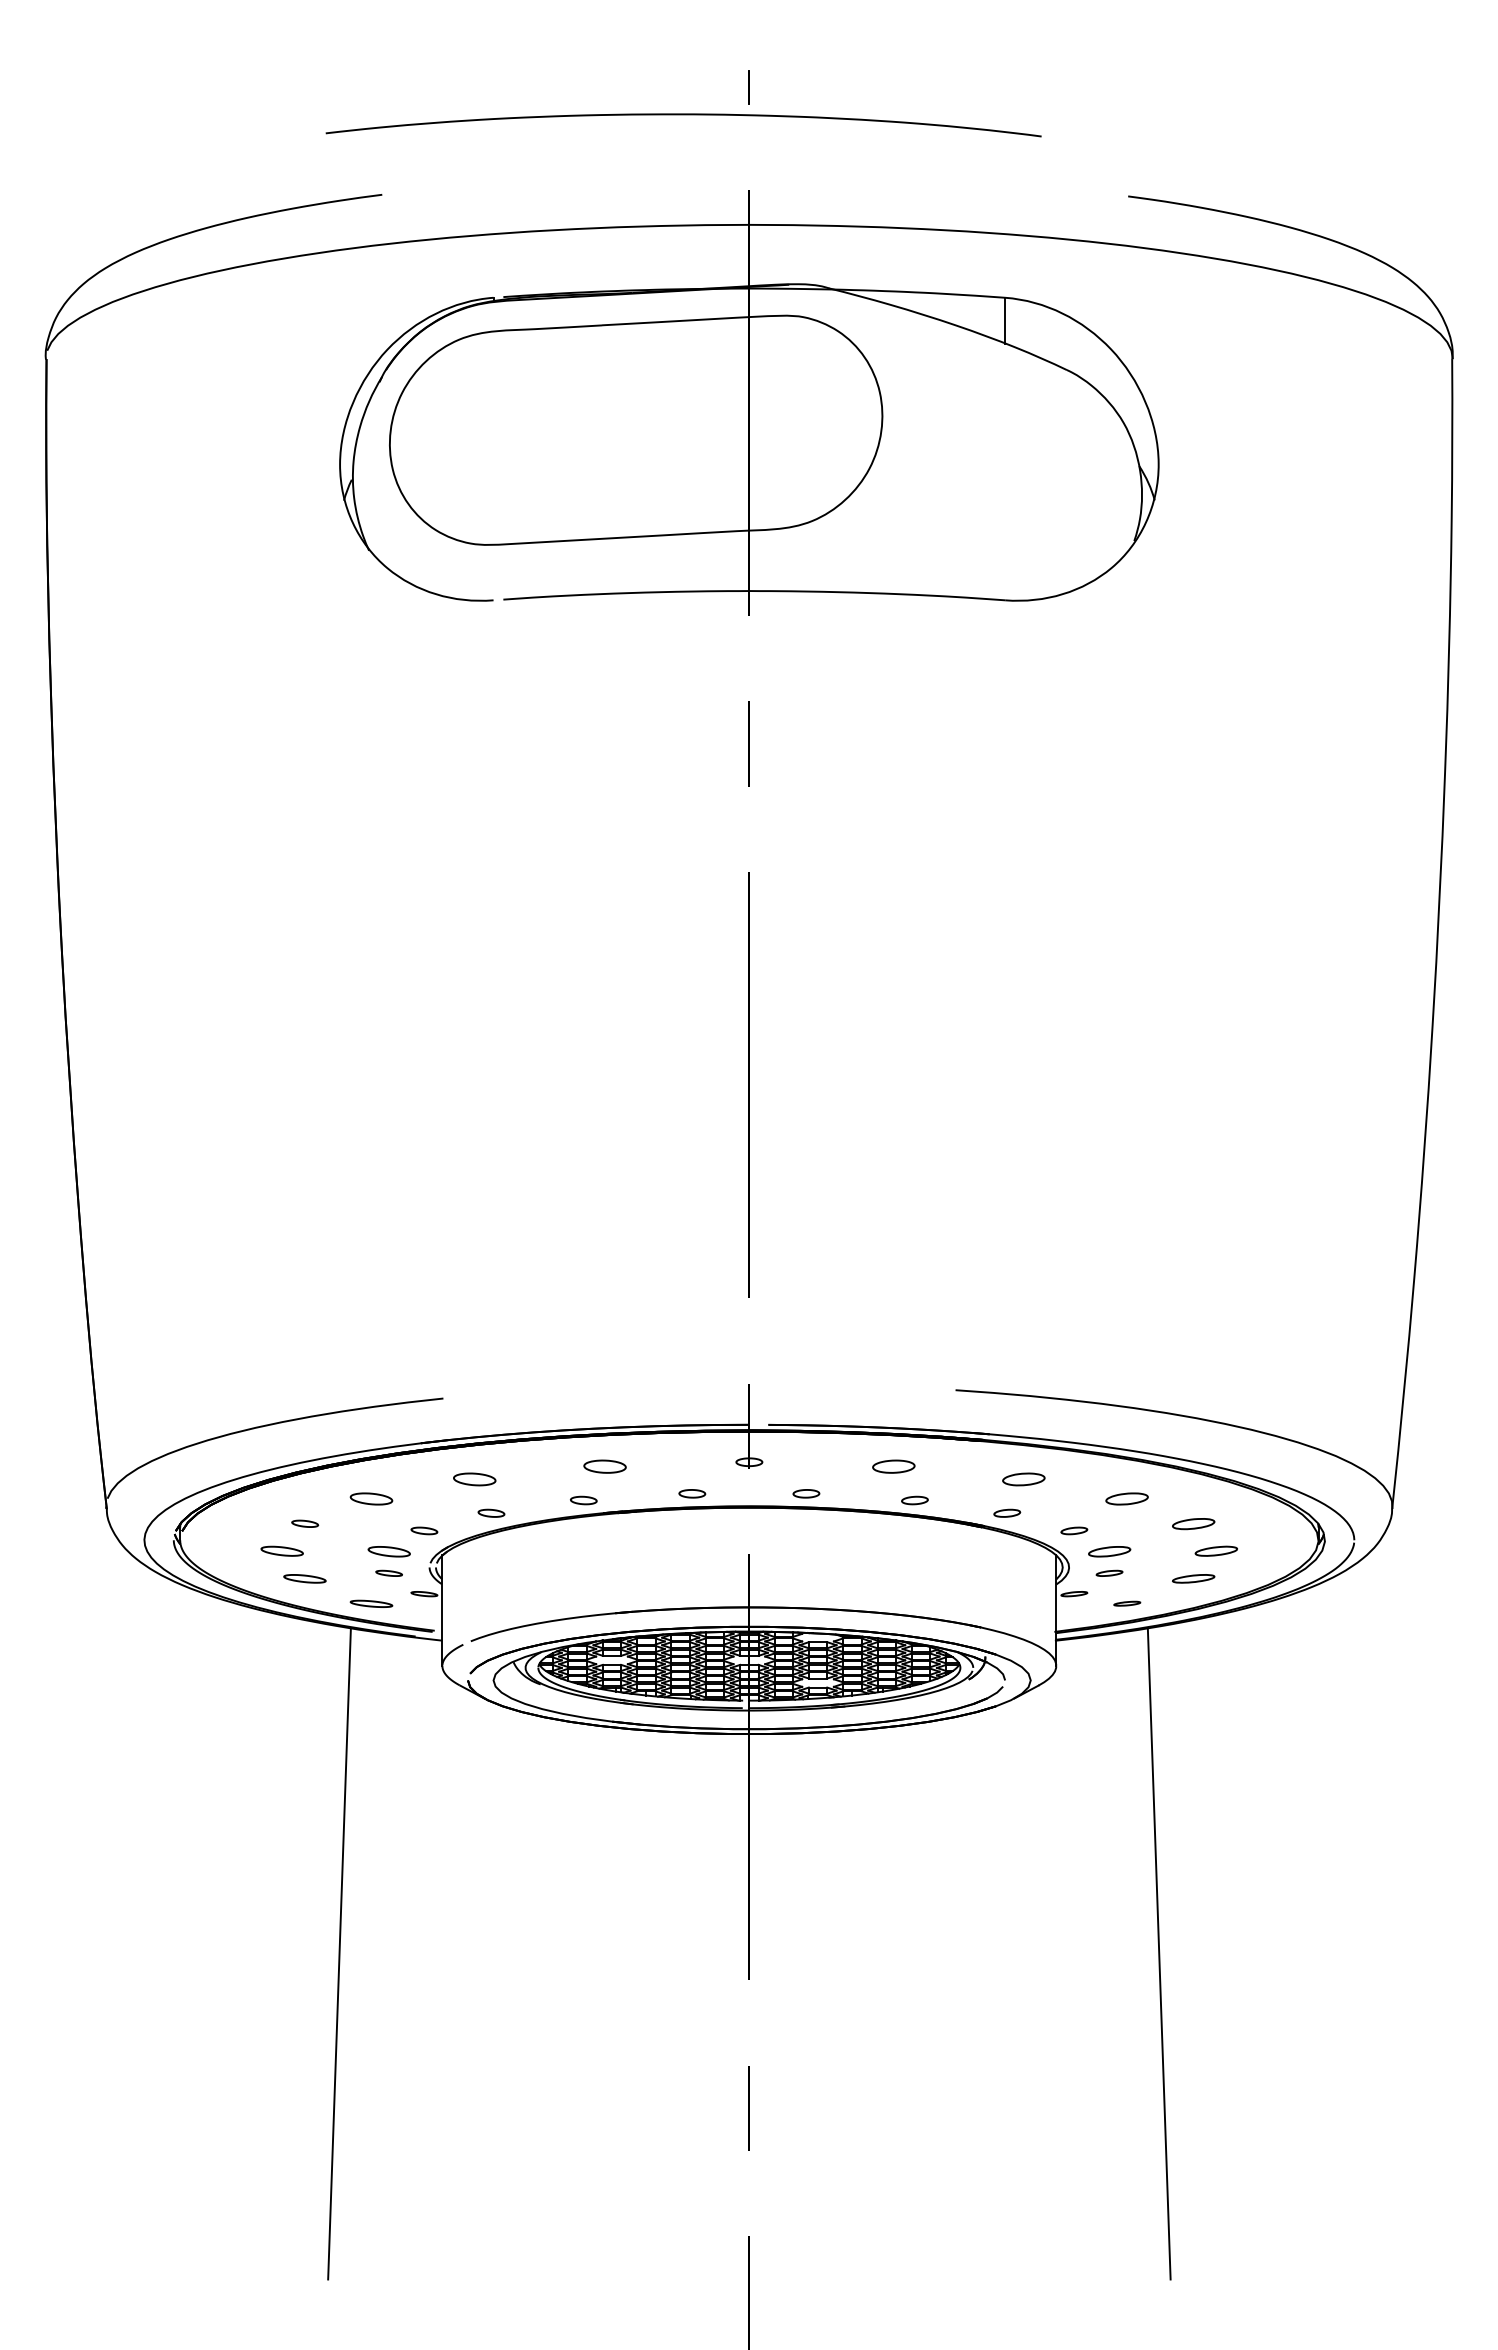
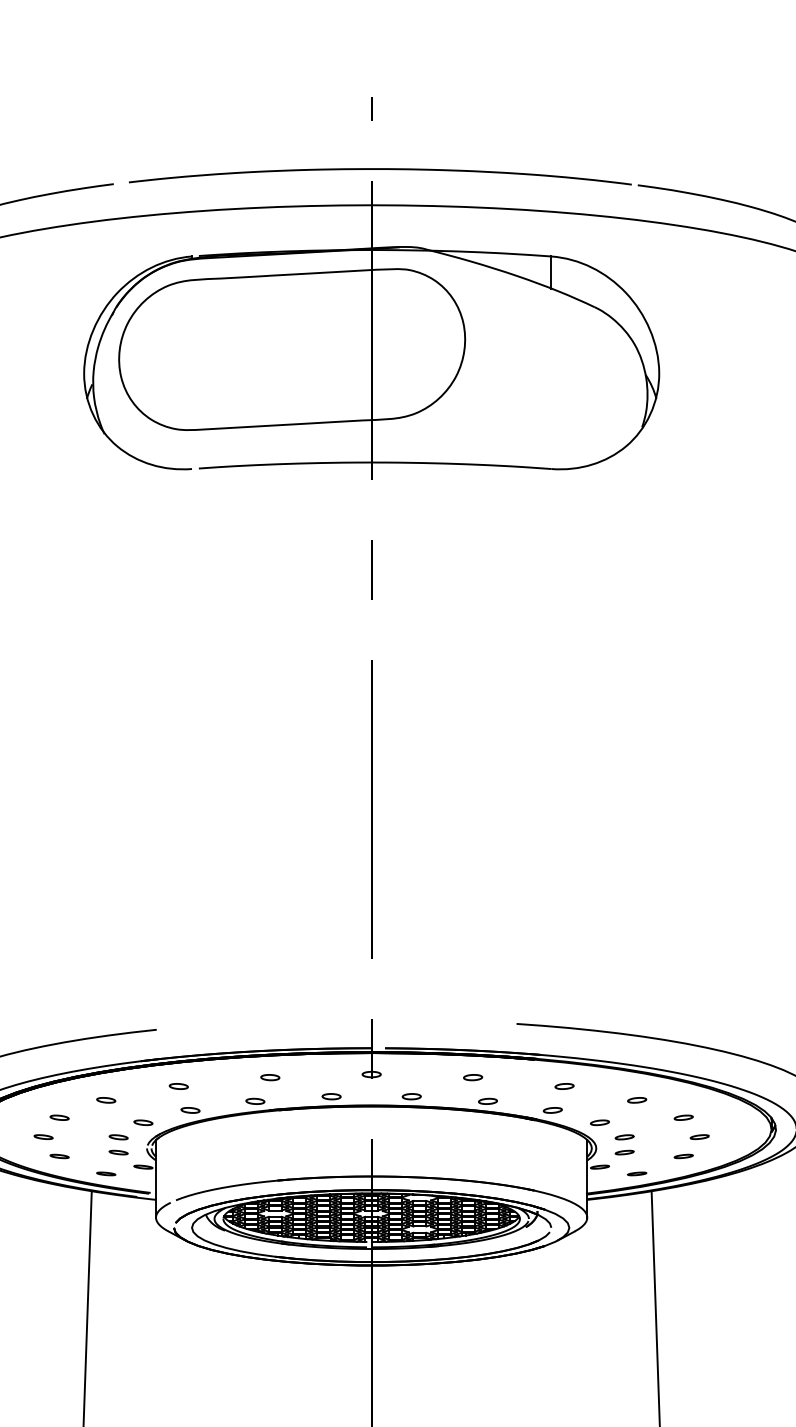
curve: (683, 115) -> (380, 169), moved
part: (604, 1466) -> (269, 1077), size x0.62
part: (893, 1466) -> (472, 1077), size x0.62
part: (474, 1478) -> (178, 1085), size x0.62
part: (1023, 1478) -> (564, 1085), size x0.62
part: (371, 1498) -> (106, 1100), size x0.62
part: (1127, 1498) -> (637, 1100), size x0.62
part: (1193, 1523) -> (683, 1117), size x0.62
part: (282, 1551) -> (43, 1137), size x0.62
part: (388, 1551) -> (118, 1137), size x0.62
part: (1109, 1551) -> (624, 1137), size x0.62
part: (1216, 1551) -> (699, 1137), size x0.62
part: (305, 1578) -> (59, 1156), size x0.62
part: (1193, 1578) -> (683, 1156), size x0.62
part: (371, 1603) -> (106, 1173), size x0.62

